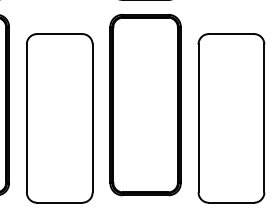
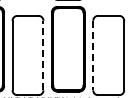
line: (92, 118) -> (43, 55), solid -> dashed
line: (199, 118) -> (93, 55), solid -> dashed

